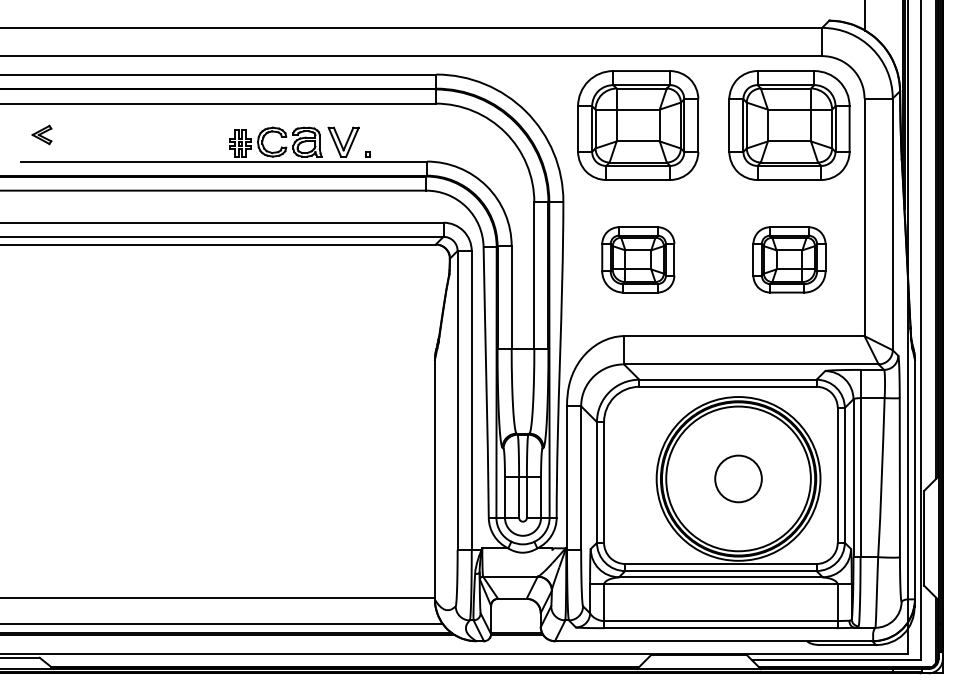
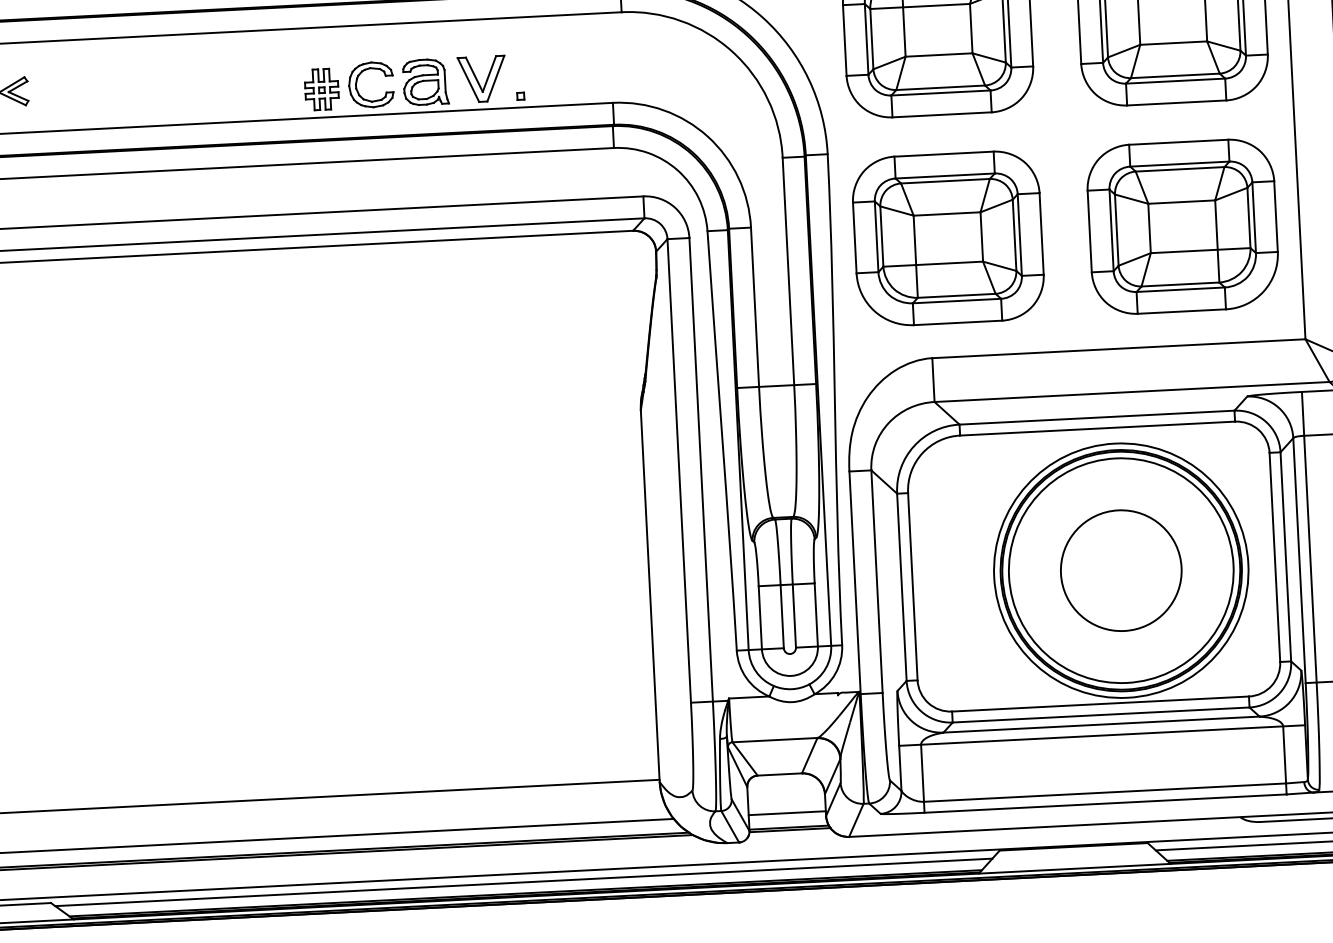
part: (638, 259) -> (948, 238), size x1.67
part: (789, 259) -> (1183, 226), size x1.67
circle: (738, 478) -> (1121, 570), size x1.67
line: (515, 623) -> (786, 812), added
line: (344, 659) -> (524, 881), added

